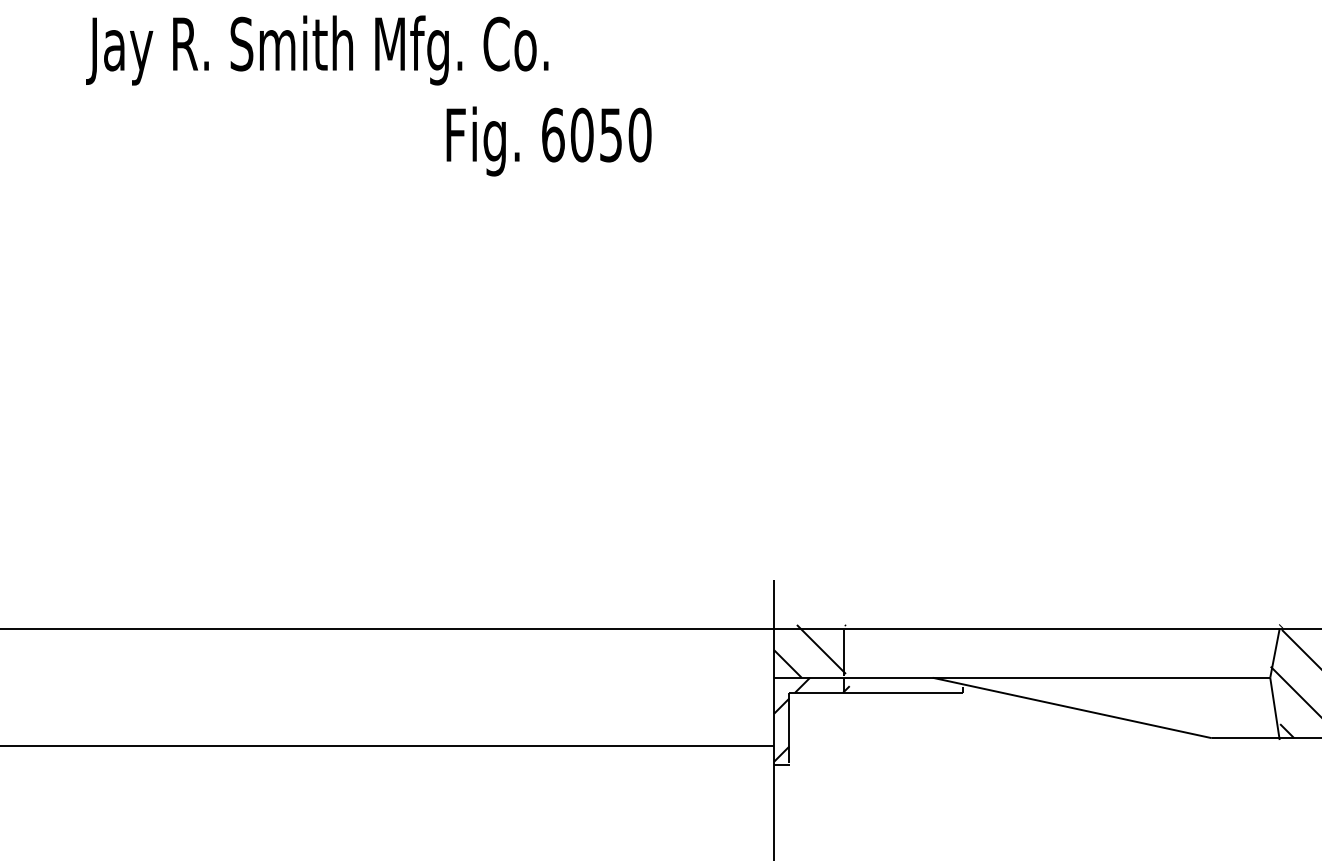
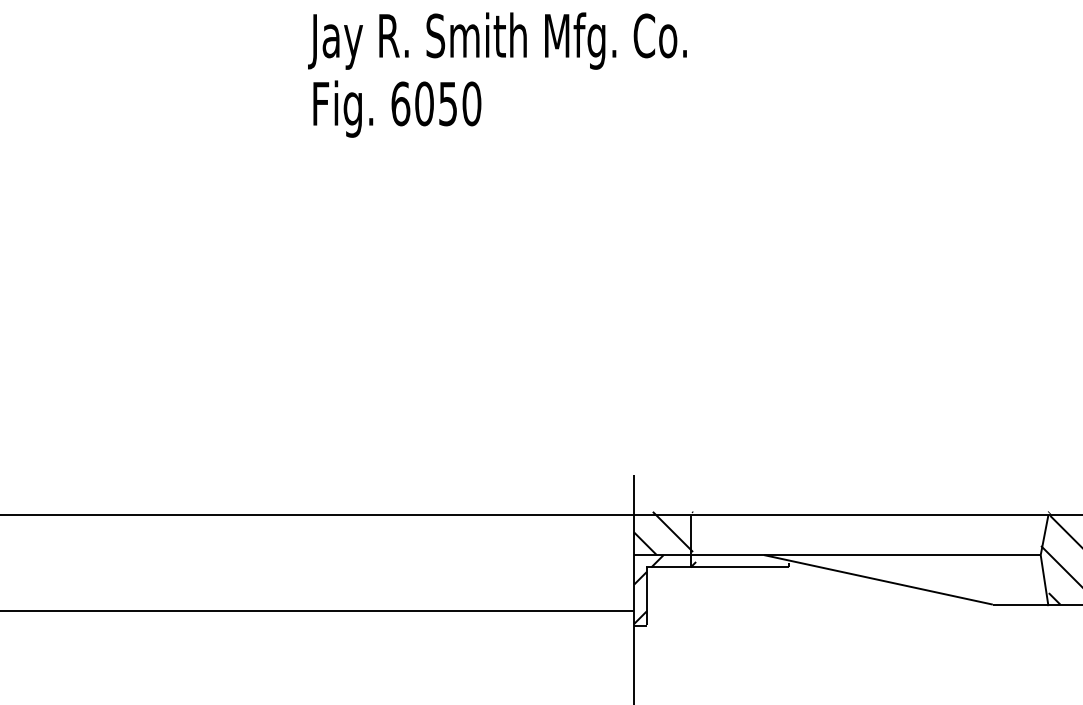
text: (317, 50) -> (497, 41), moved
text: (548, 141) -> (396, 109), moved

